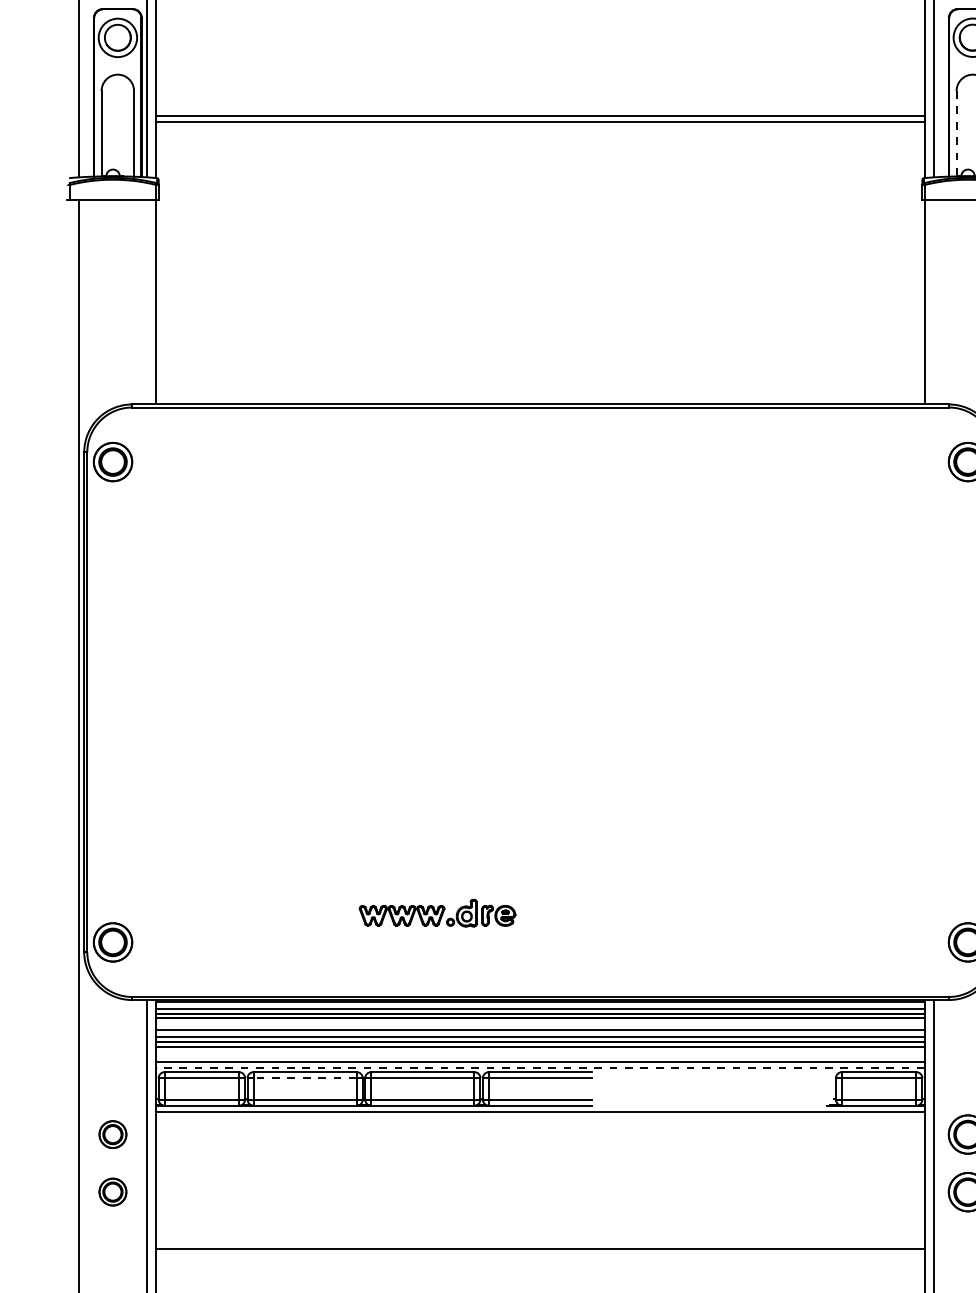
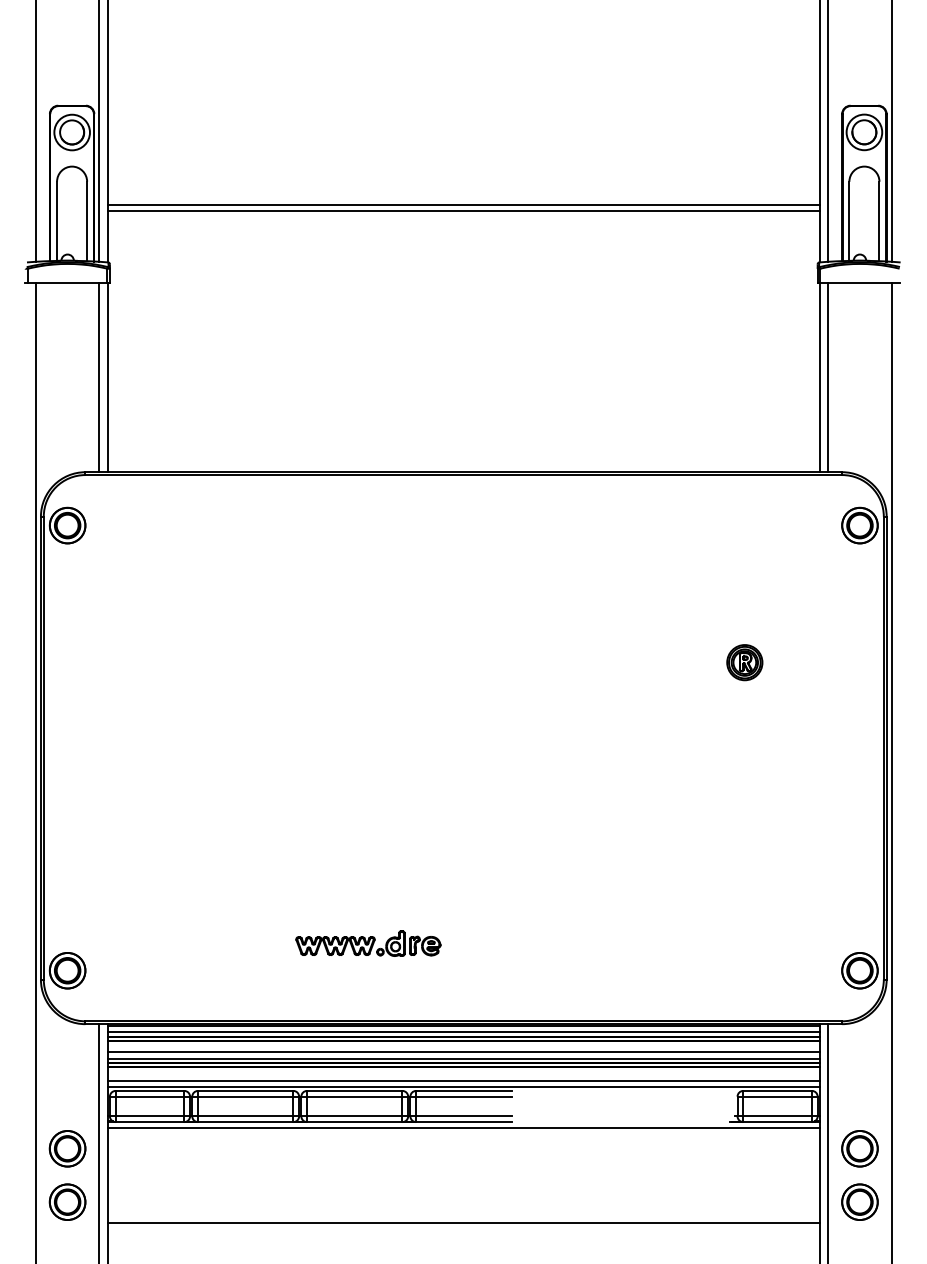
line: (956, 133) -> (849, 221), dashed -> solid
line: (147, 302) -> (99, 377), added
line: (934, 302) -> (828, 377), added
part: (843, 609) -> (744, 662), added
line: (540, 1067) -> (463, 1086), dashed -> solid
line: (304, 1078) -> (245, 1096), dashed -> solid
part: (112, 1134) -> (67, 1148), size x1.43
part: (112, 1191) -> (67, 1201), size x1.43
line: (540, 1249) -> (463, 1223), moved

